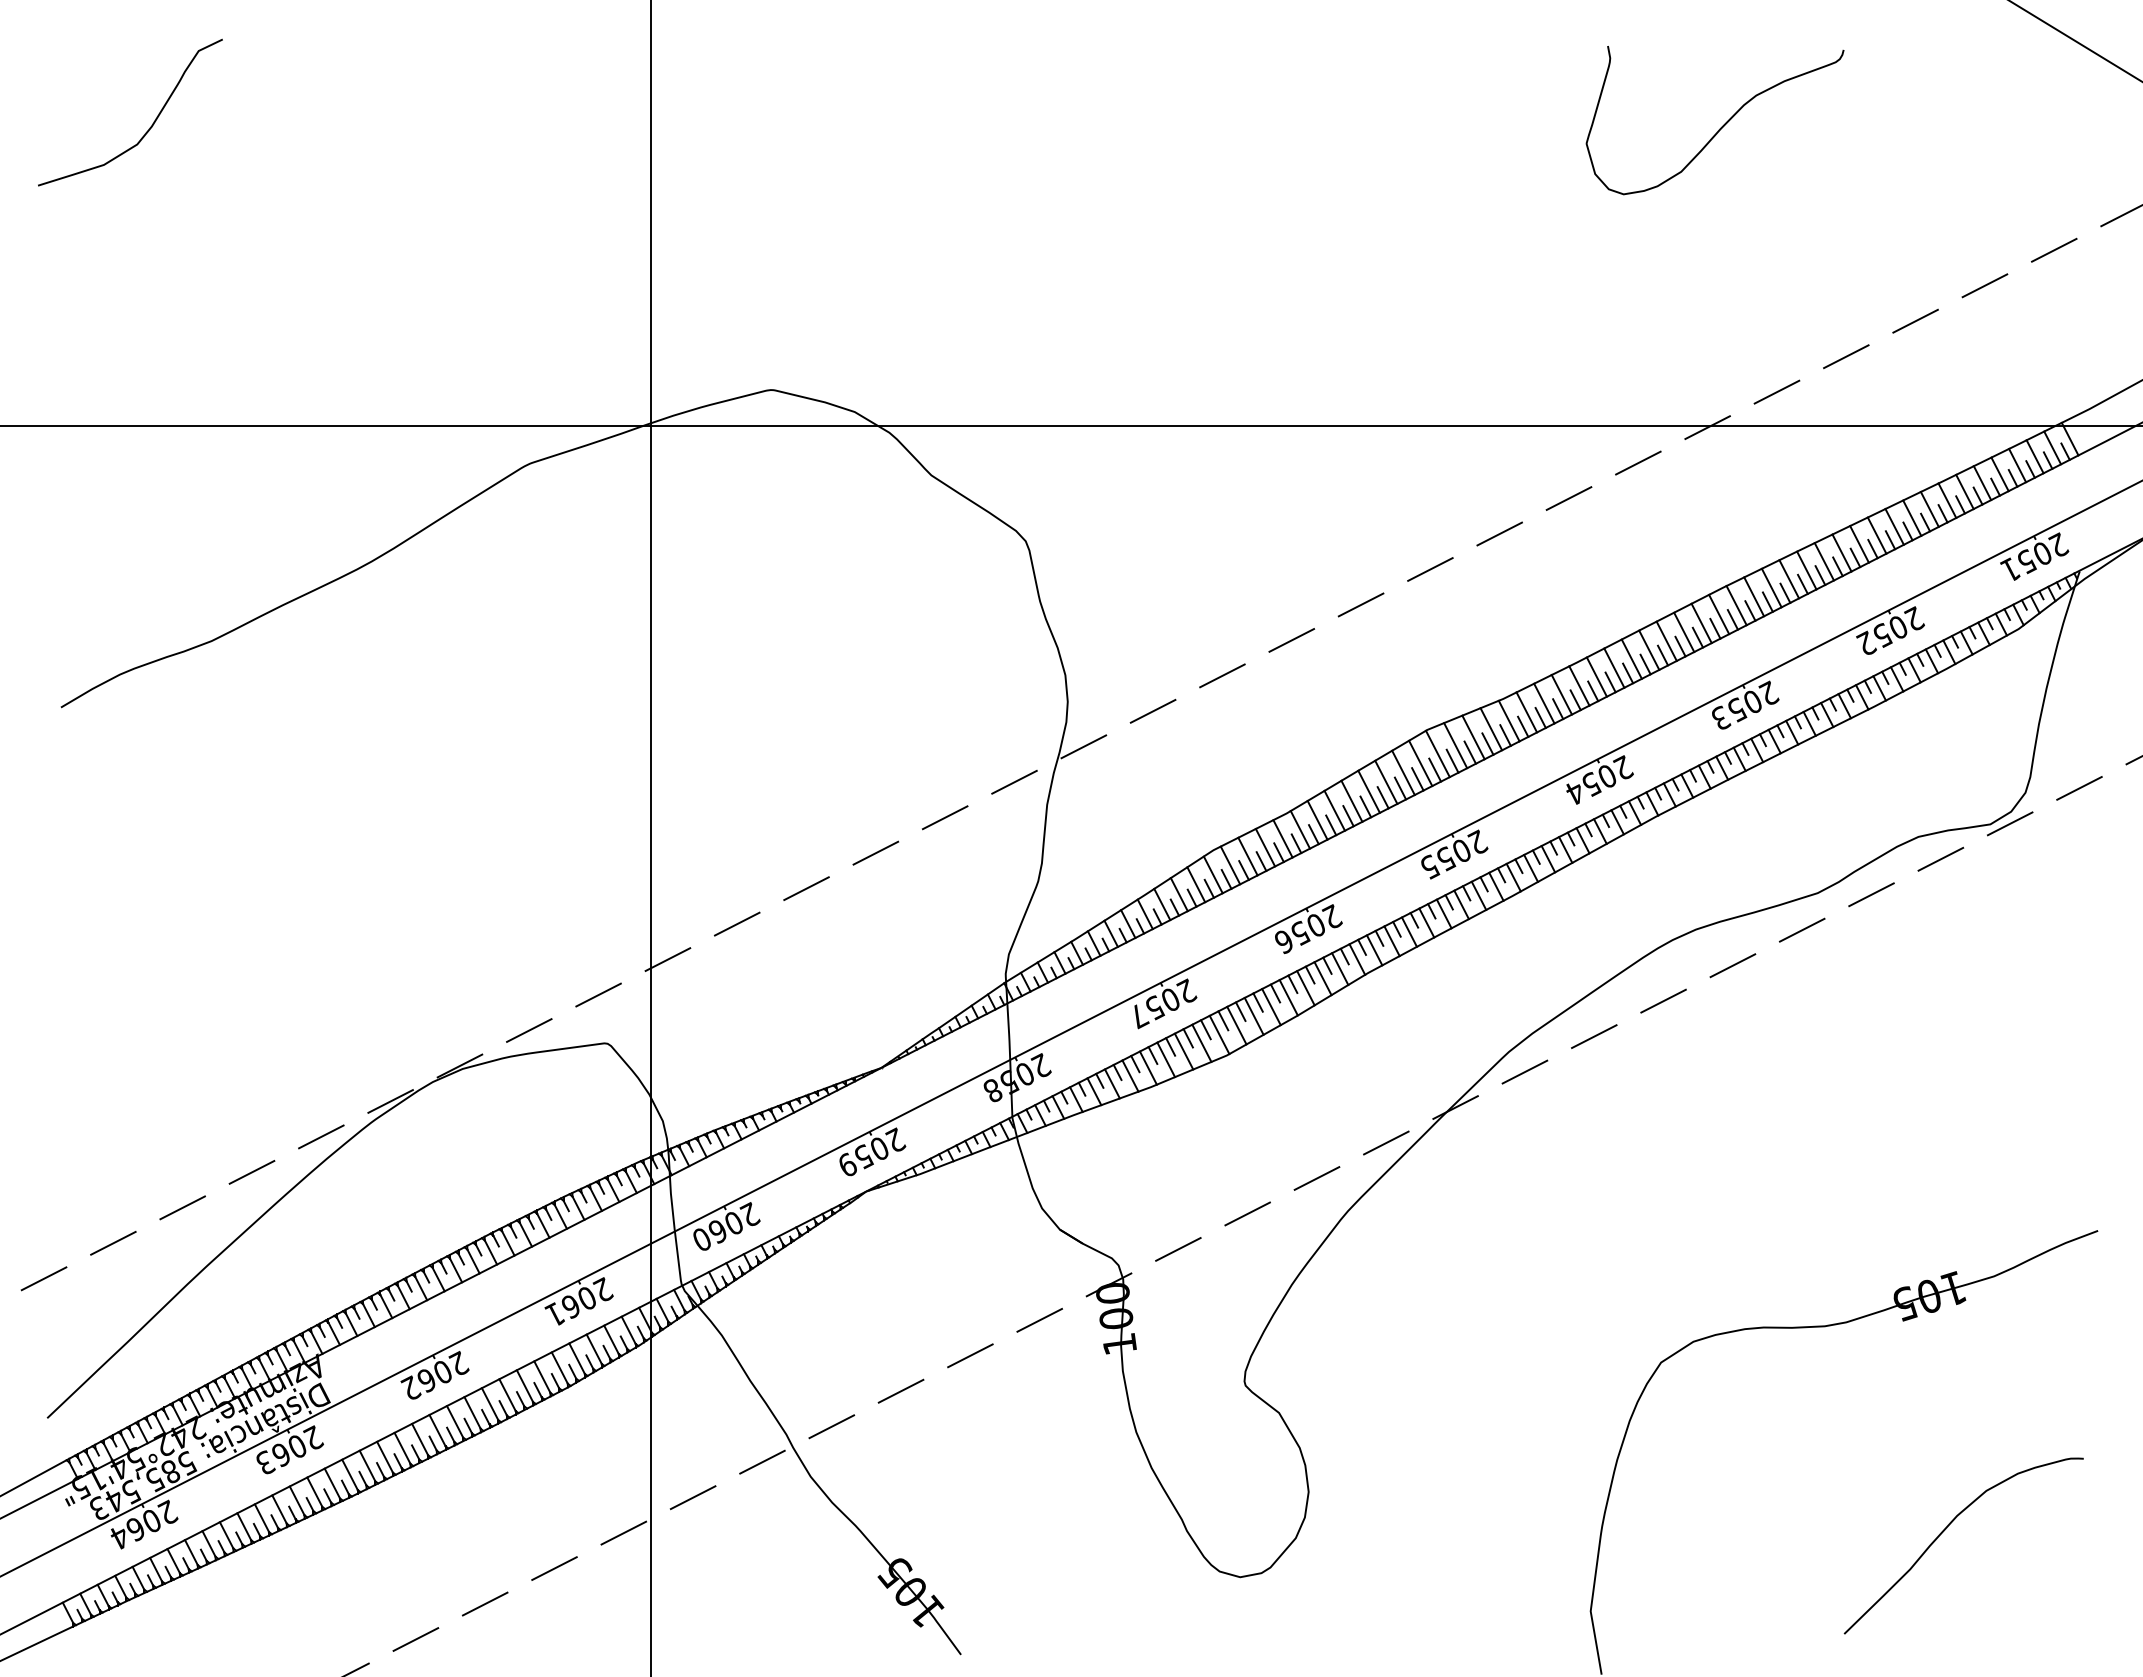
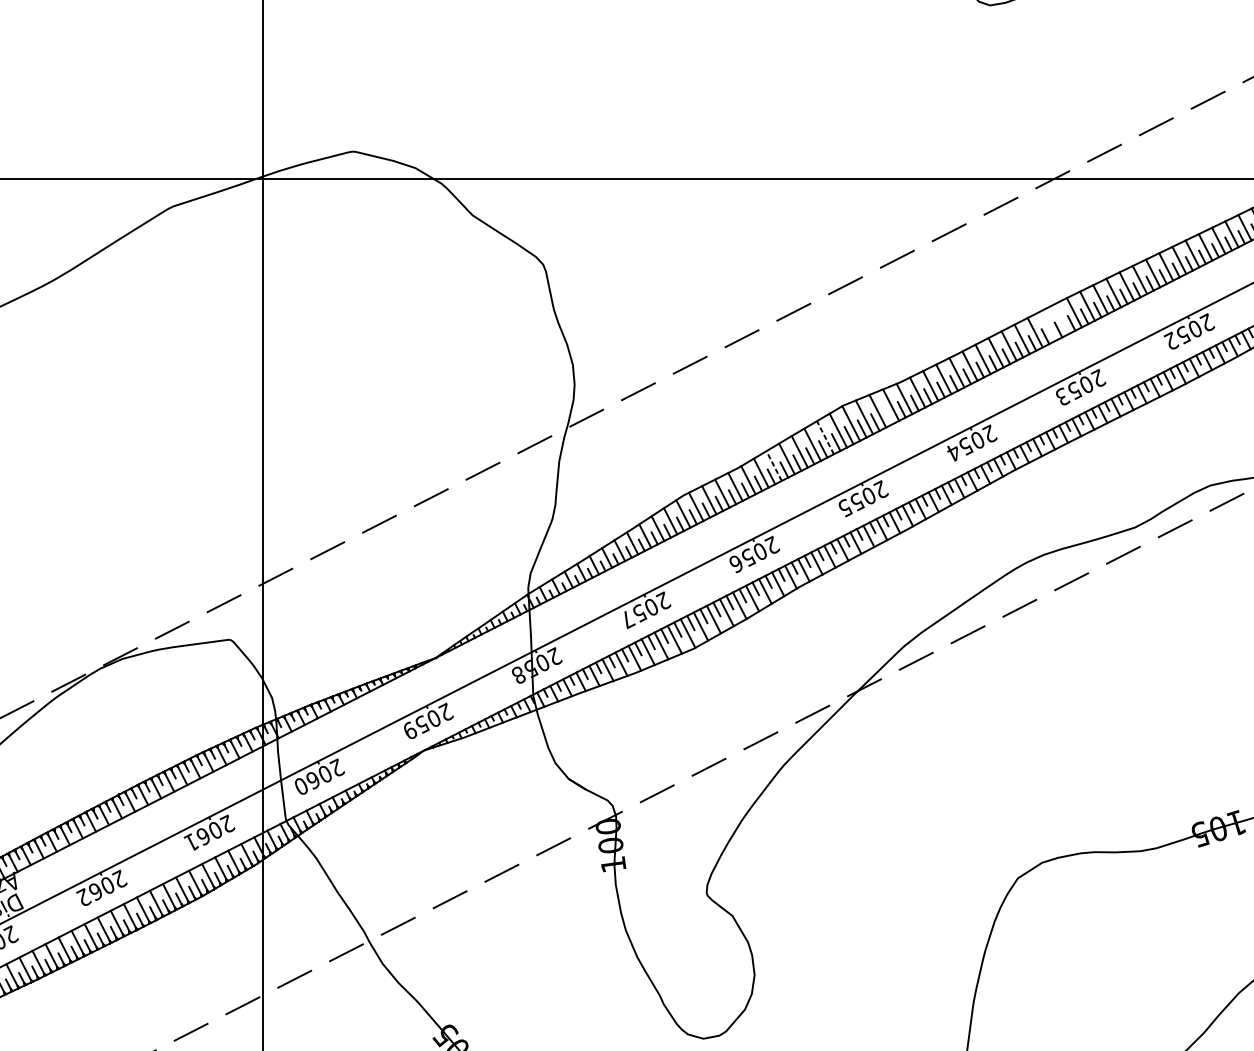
line: (1719, 614) -> (1061, 319), removed
line: (1701, 623) -> (1048, 326), removed
line: (1487, 743) -> (888, 415), removed
line: (1403, 772) -> (825, 437), solid -> dashed
line: (1334, 810) -> (773, 465), solid -> dashed

